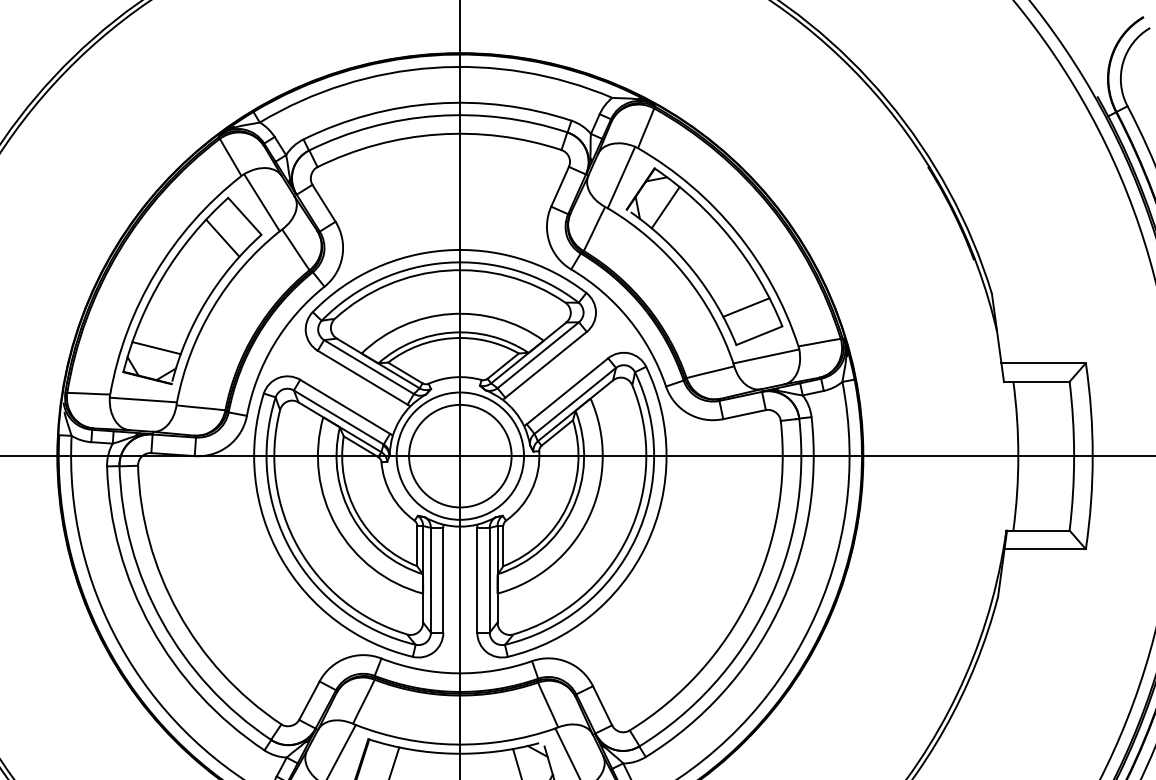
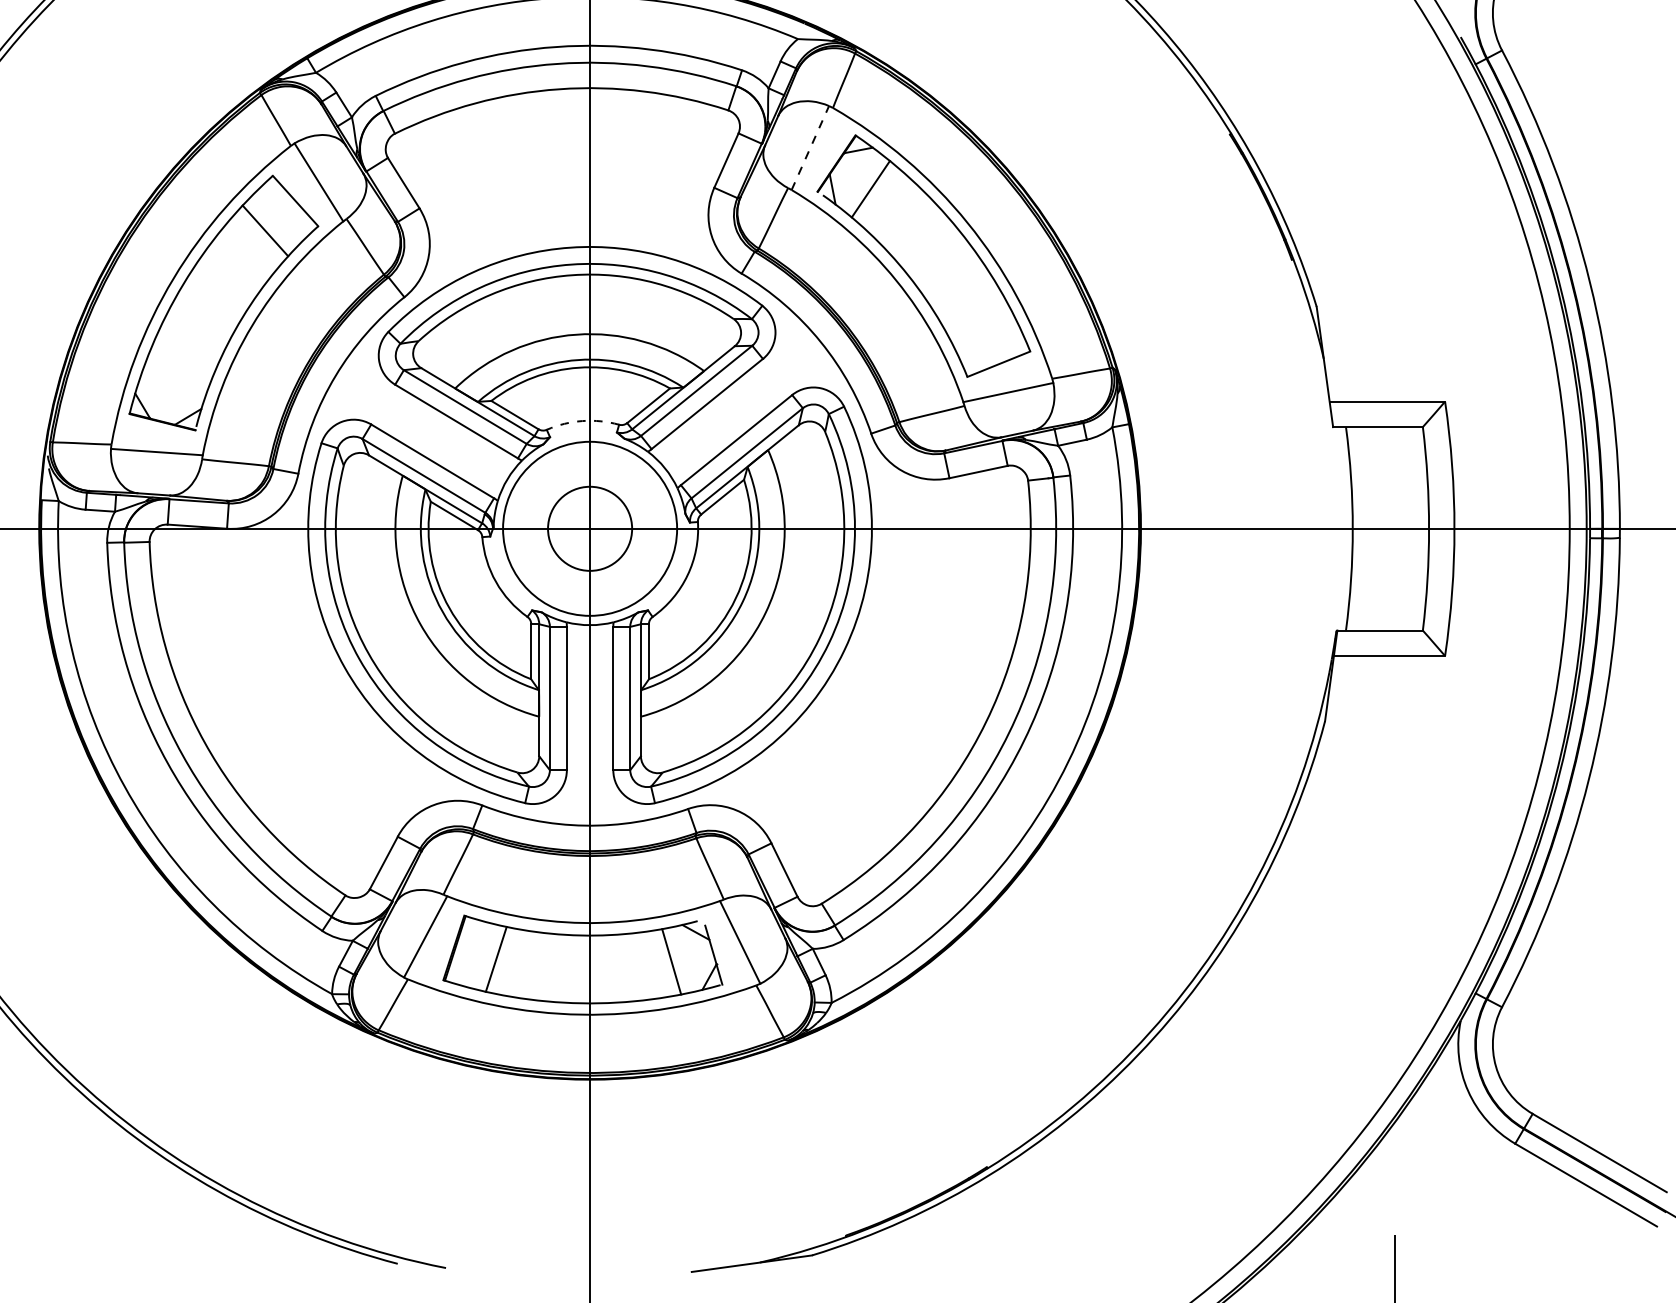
line: (621, 177) -> (810, 147), solid -> dashed
line: (745, 307) -> (980, 325), removed
line: (156, 347) -> (174, 380), removed
arc: (454, 377) -> (582, 421), solid -> dashed
circle: (460, 455) -> (590, 528), size x0.6

